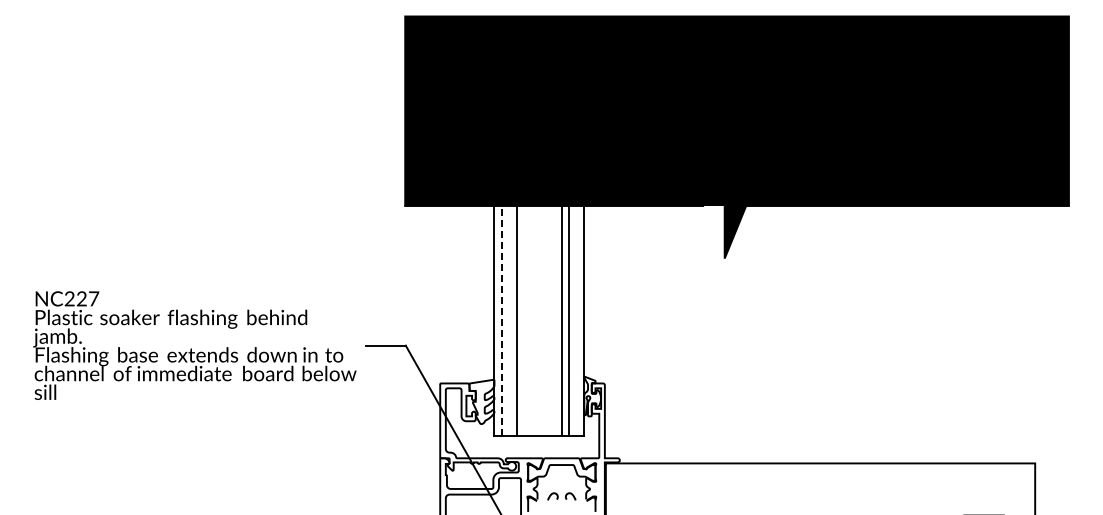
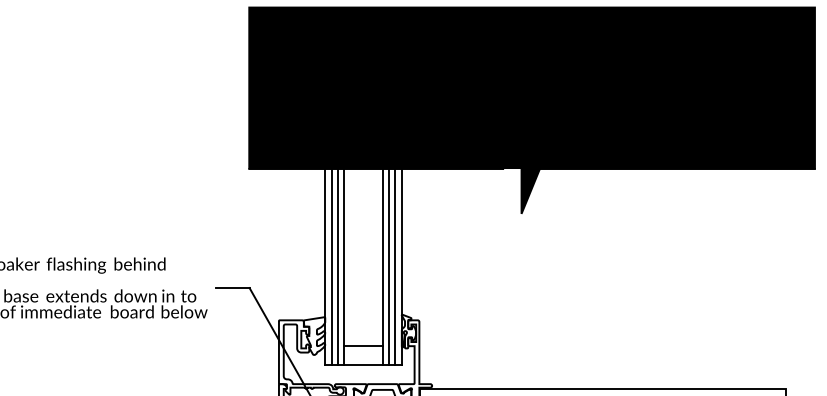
line: (501, 315) -> (331, 262), dashed -> solid
line: (509, 315) -> (338, 262), added
line: (576, 315) -> (395, 262), added
line: (538, 413) -> (362, 345), added

